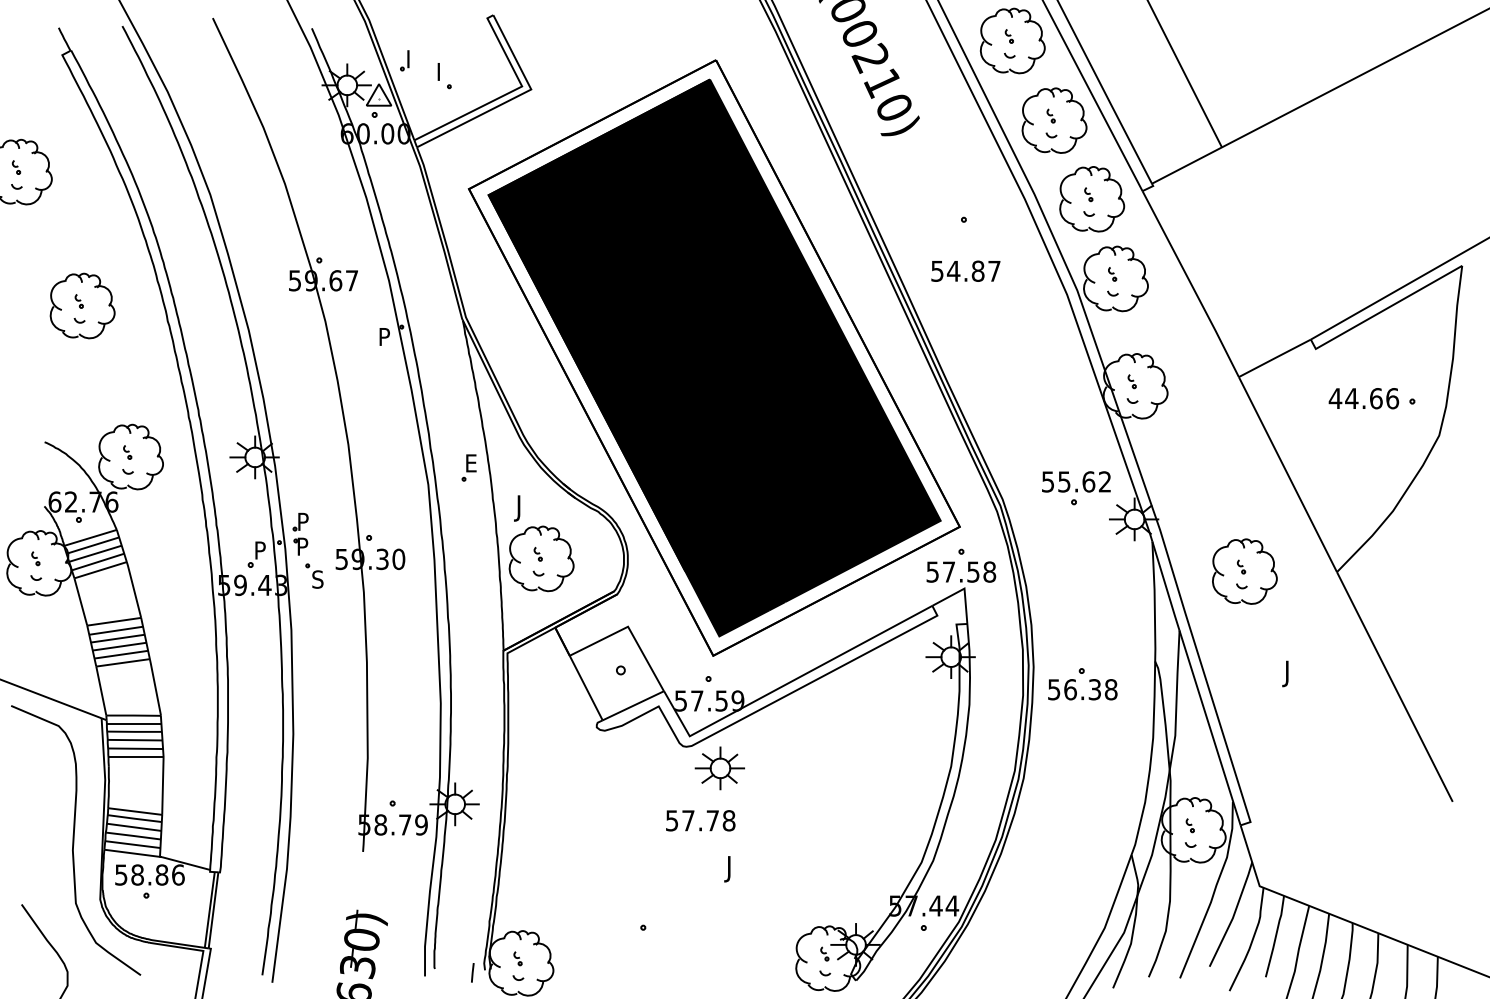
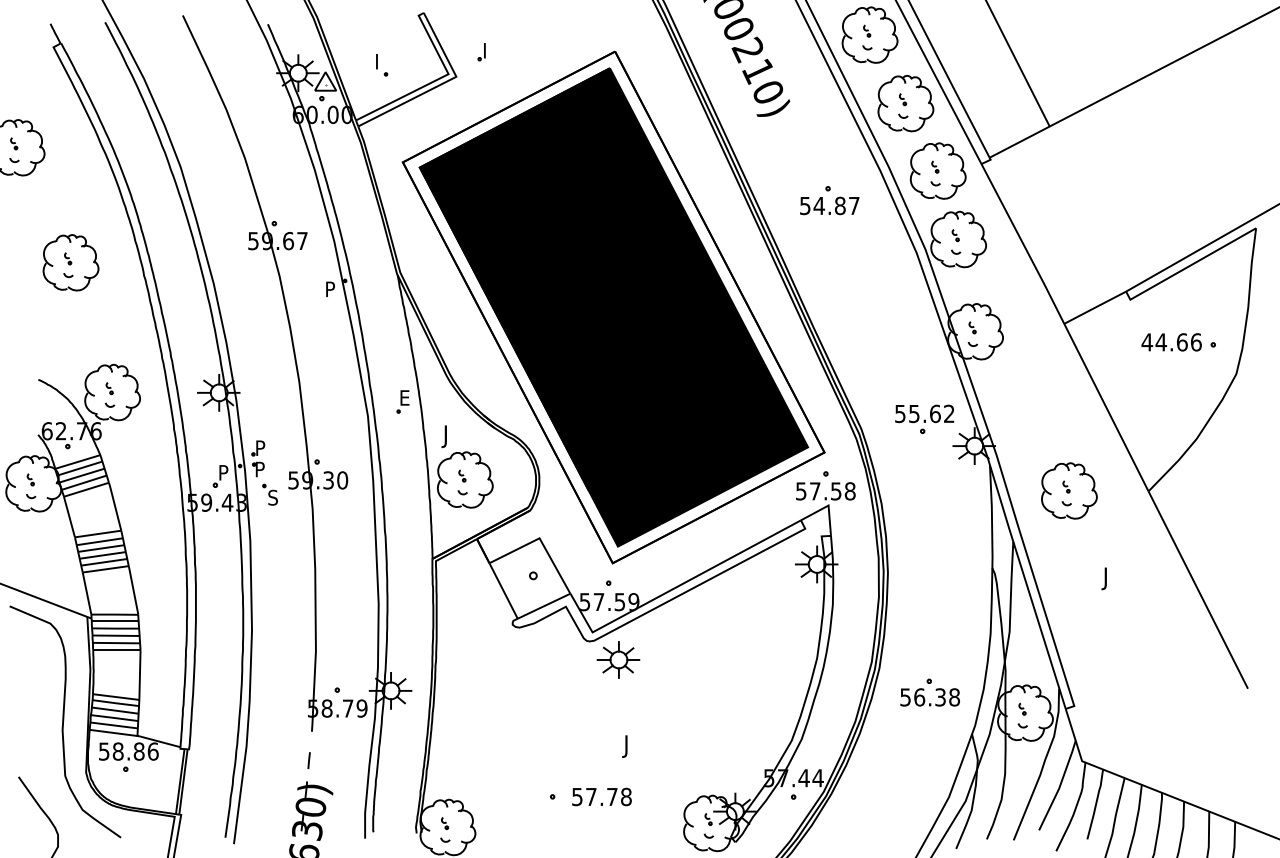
part: (404, 61) -> (481, 52), moved
text: (965, 270) -> (829, 205), moved
part: (1082, 684) -> (929, 692), moved
text: (700, 820) -> (601, 796), moved
line: (472, 972) -> (308, 760), moved

